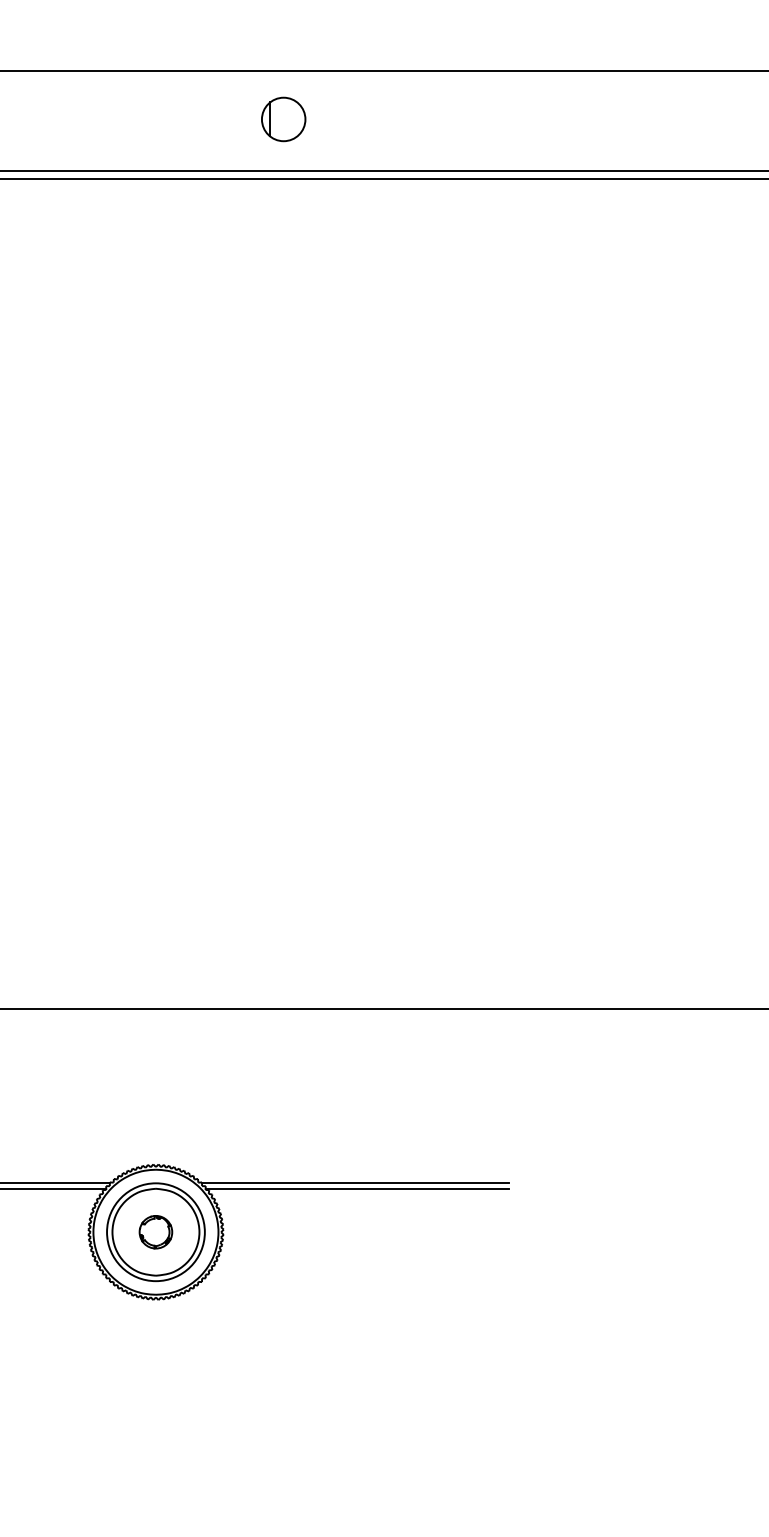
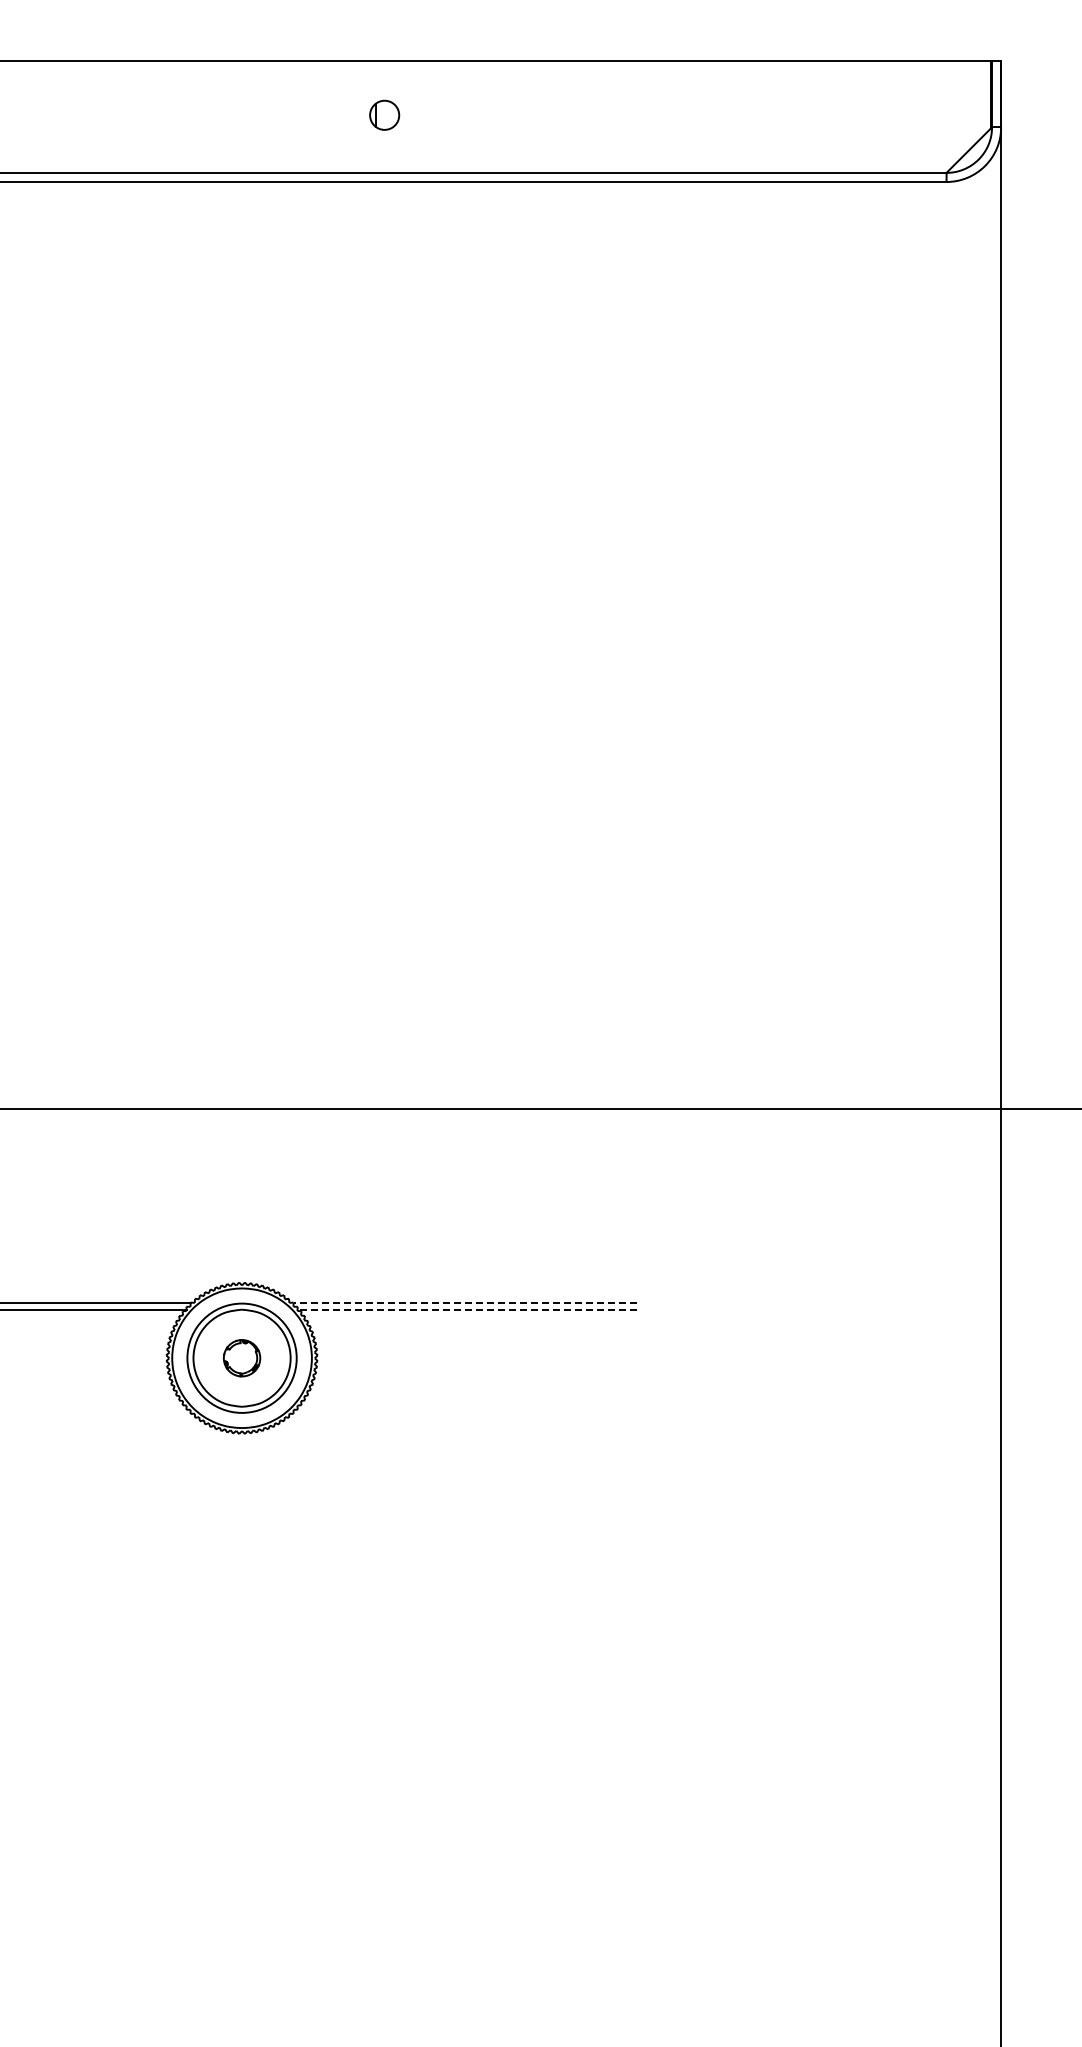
part: (283, 119) -> (384, 115), size x0.6
line: (355, 1183) -> (465, 1303), solid -> dashed
line: (357, 1188) -> (467, 1309), solid -> dashed

